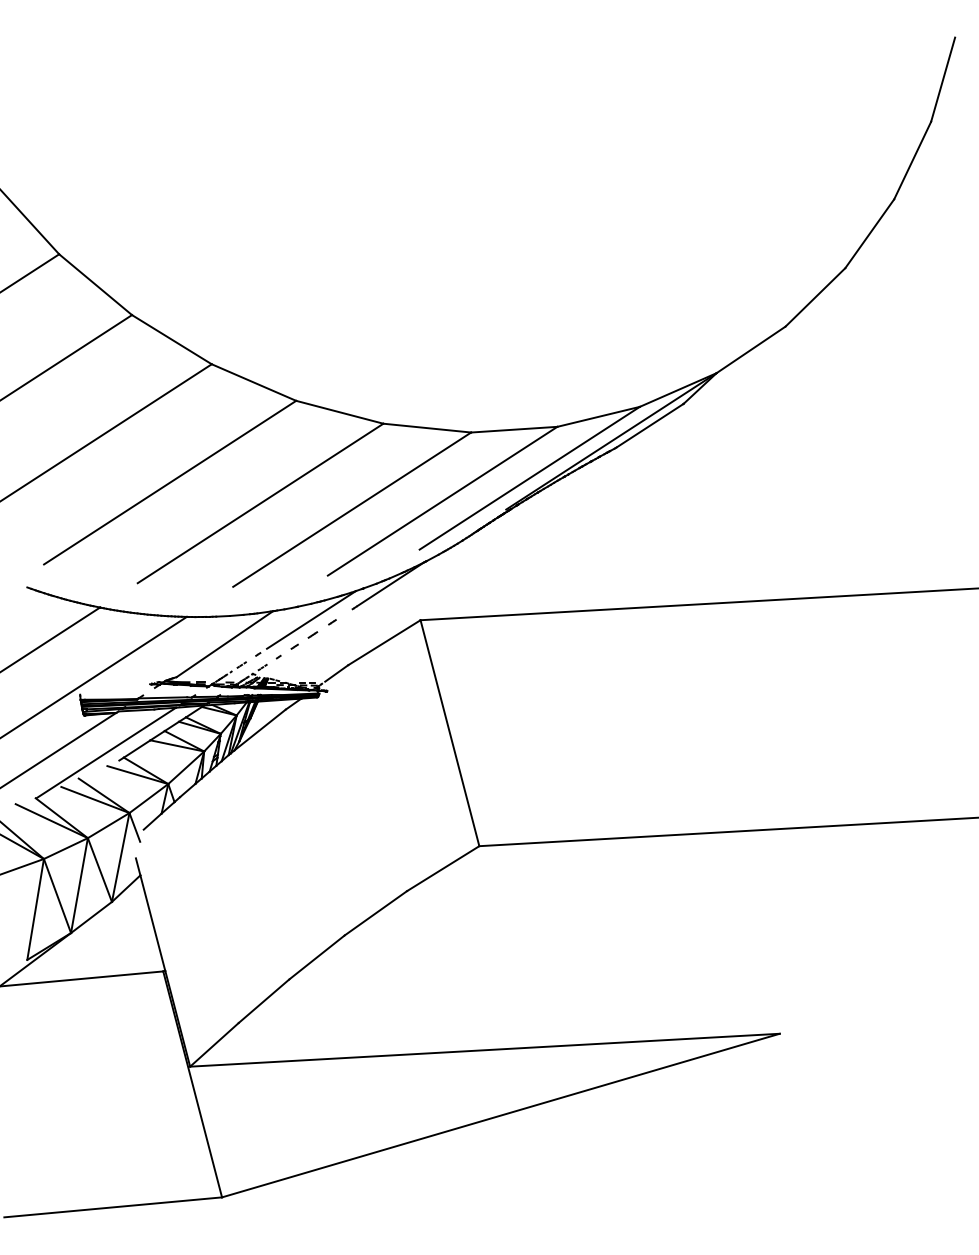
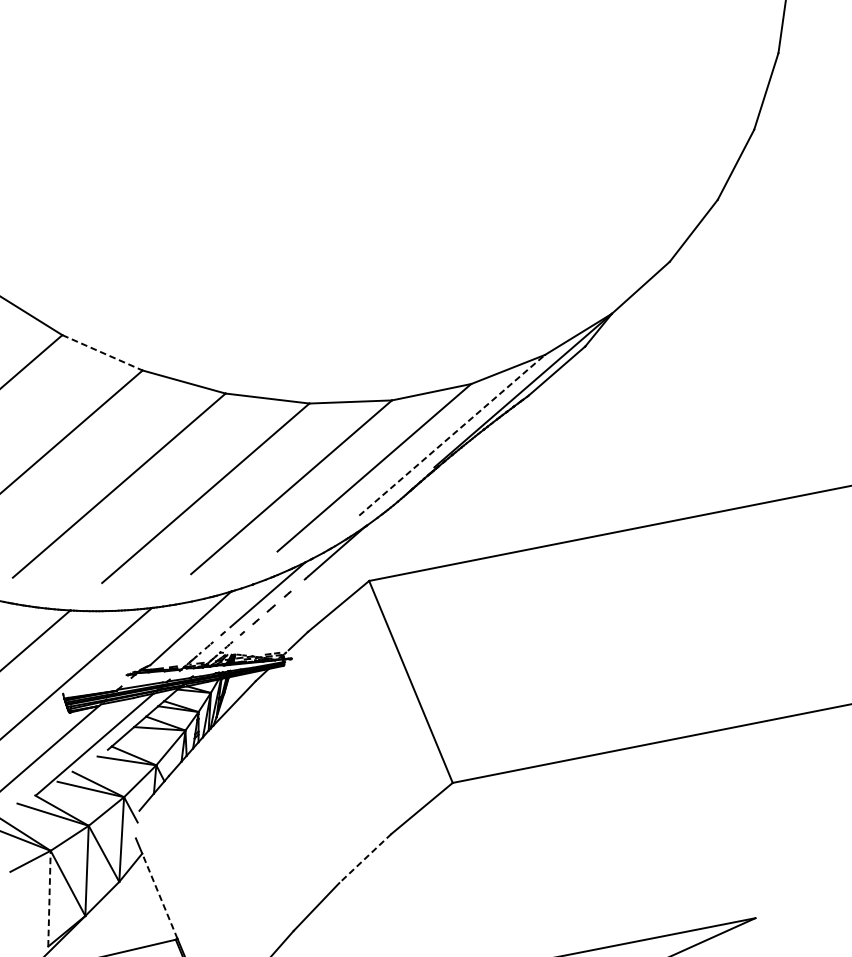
line: (171, 339) -> (102, 352), solid -> dashed
line: (530, 477) -> (452, 434), solid -> dashed
line: (35, 908) -> (49, 897), solid -> dashed
line: (375, 913) -> (365, 858), solid -> dashed
line: (152, 922) -> (159, 895), solid -> dashed

